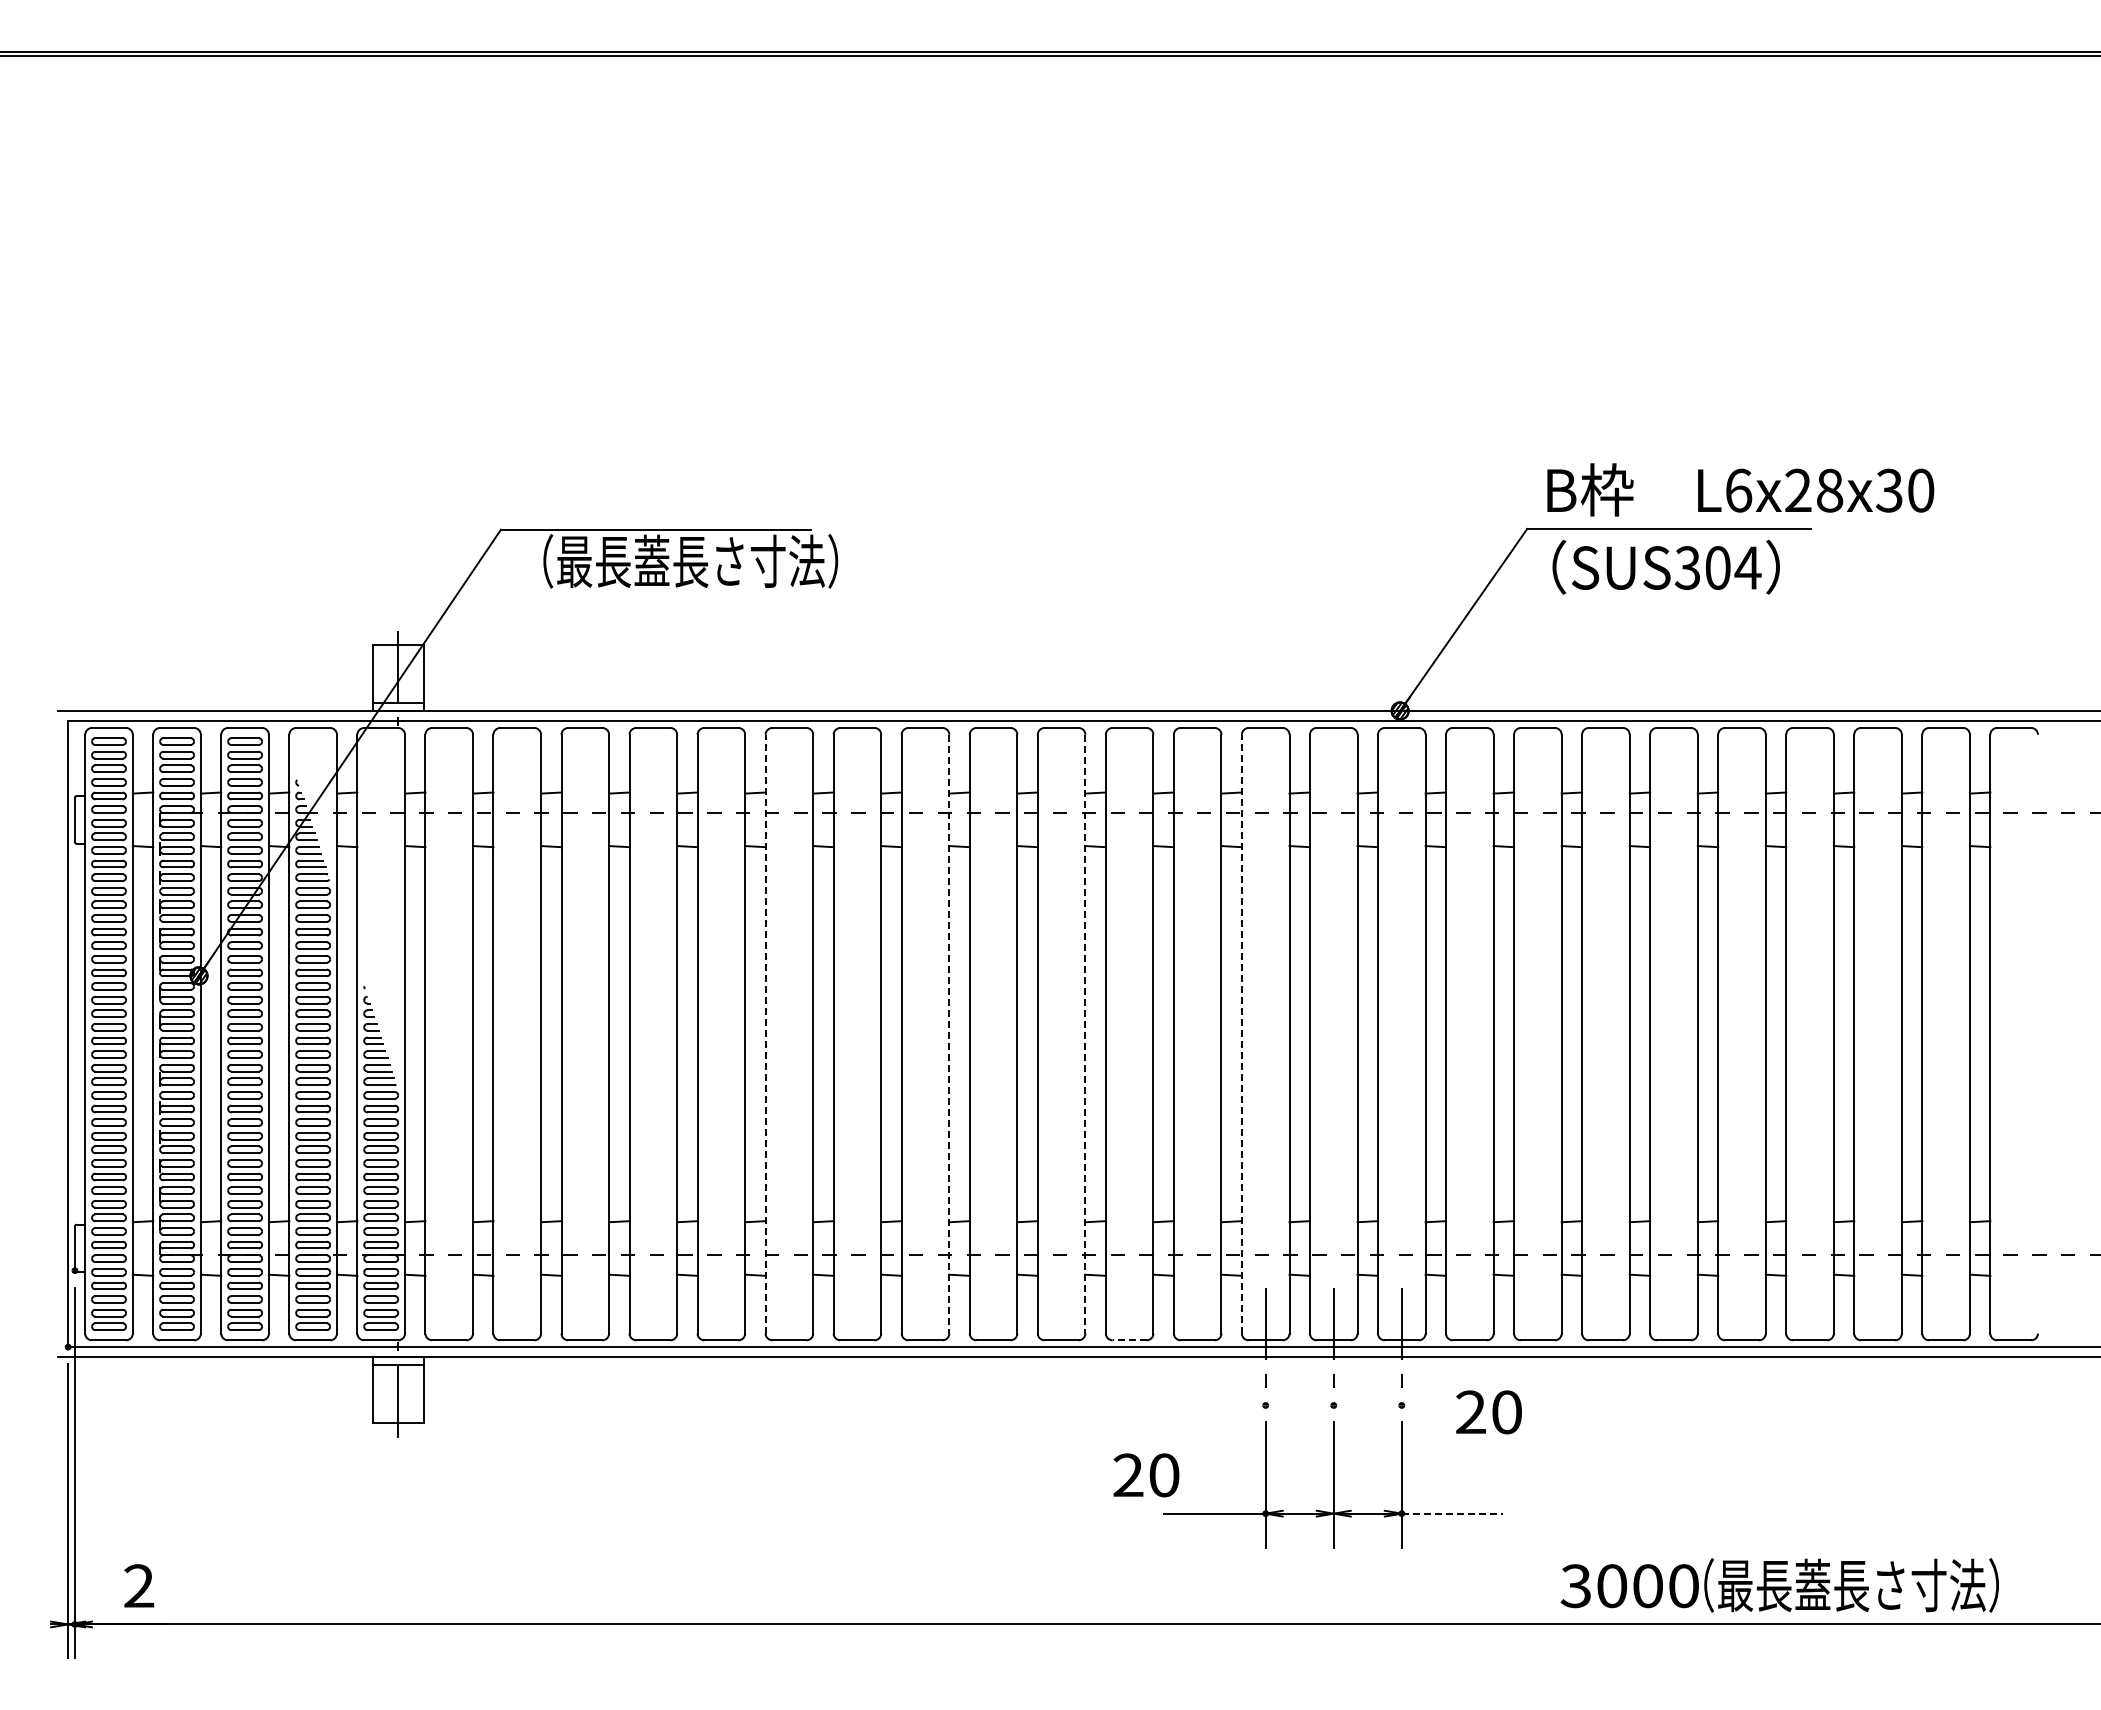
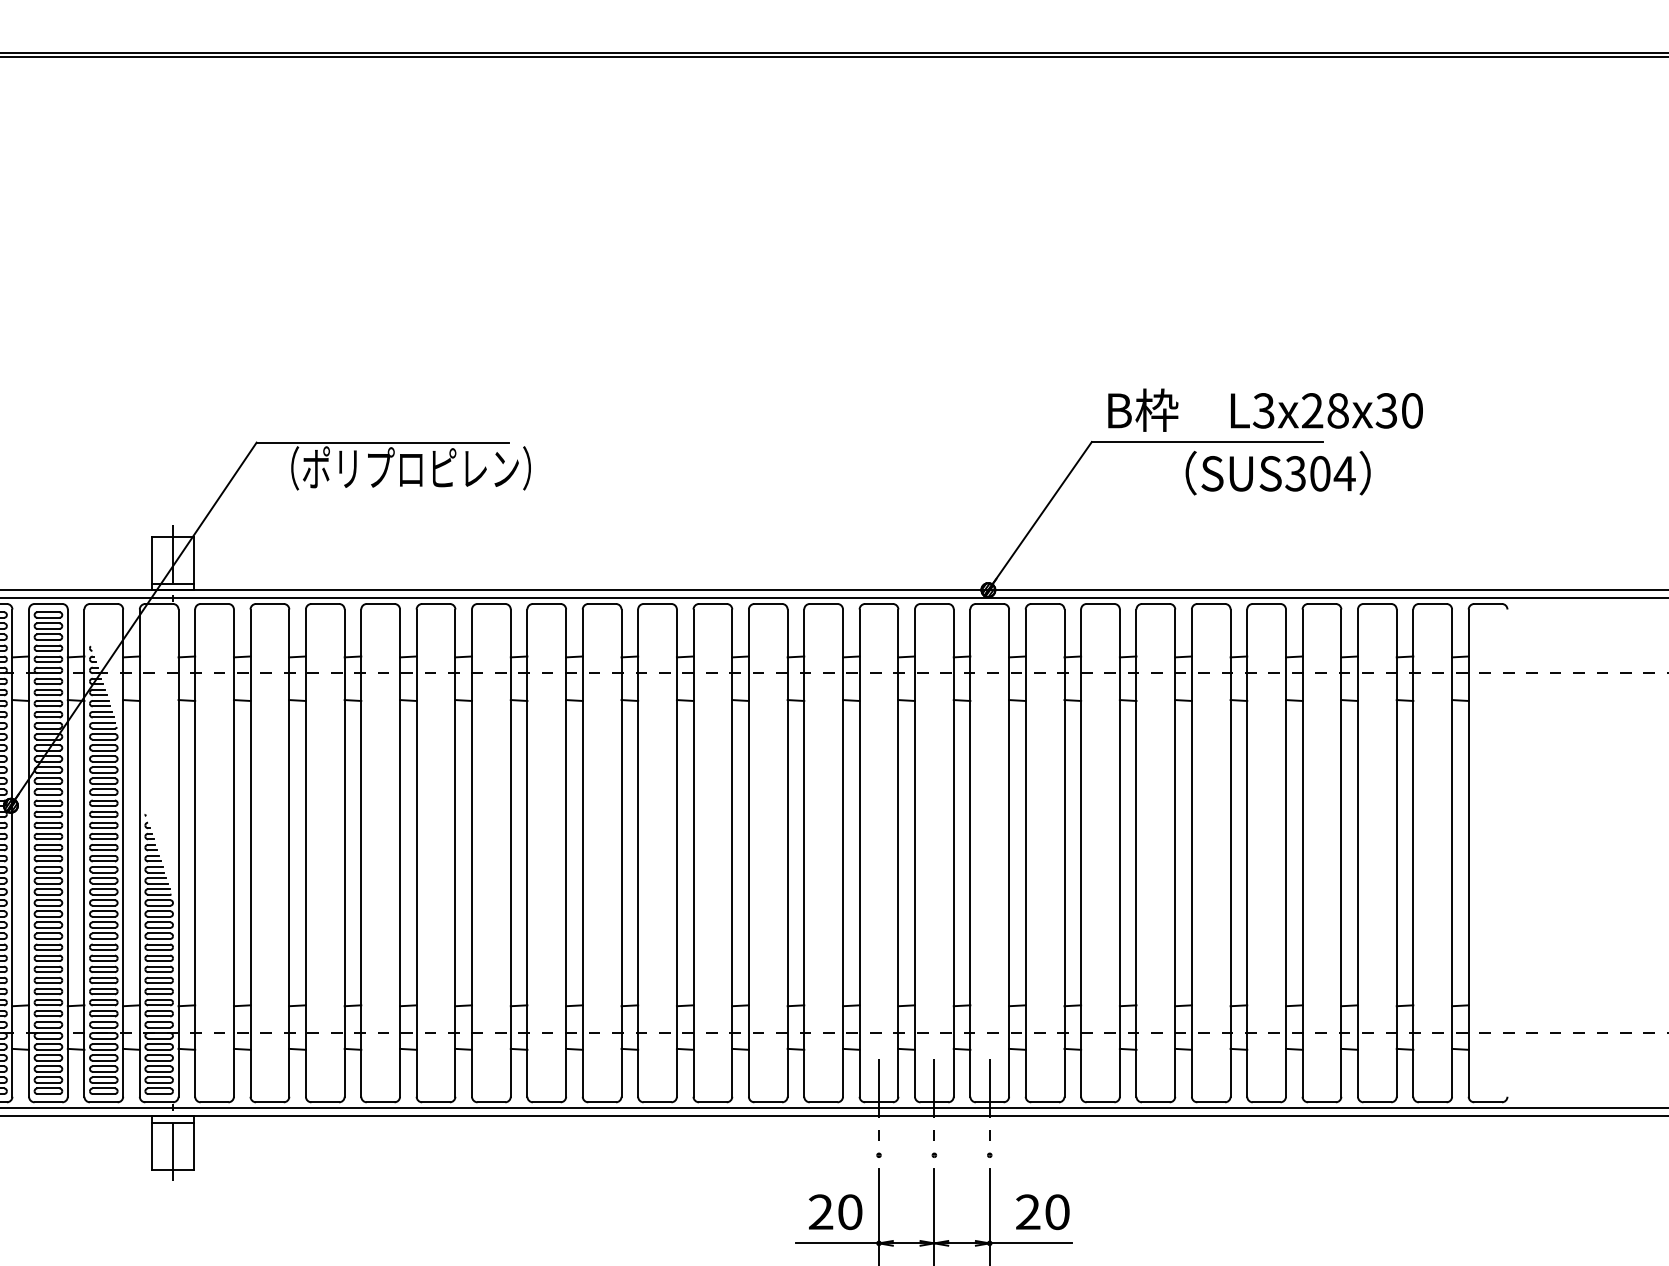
text: (1738, 490) -> (1263, 410), L6x28x30 -> L3x28x30
text: (690, 561) -> (410, 468), （最長蓋長さ寸法） -> （ポリプロピレン）
text: (1665, 566) -> (1277, 472), moved
line: (765, 1033) -> (471, 852), dashed -> solid
line: (1241, 1033) -> (859, 852), dashed -> solid
line: (949, 1034) -> (621, 853), dashed -> solid
line: (1085, 1034) -> (732, 853), dashed -> solid
line: (1129, 1340) -> (768, 1102), dashed -> solid
text: (1488, 1412) -> (1042, 1212), moved
text: (1146, 1475) -> (835, 1212), moved
line: (1452, 1513) -> (1031, 1243), dashed -> solid

